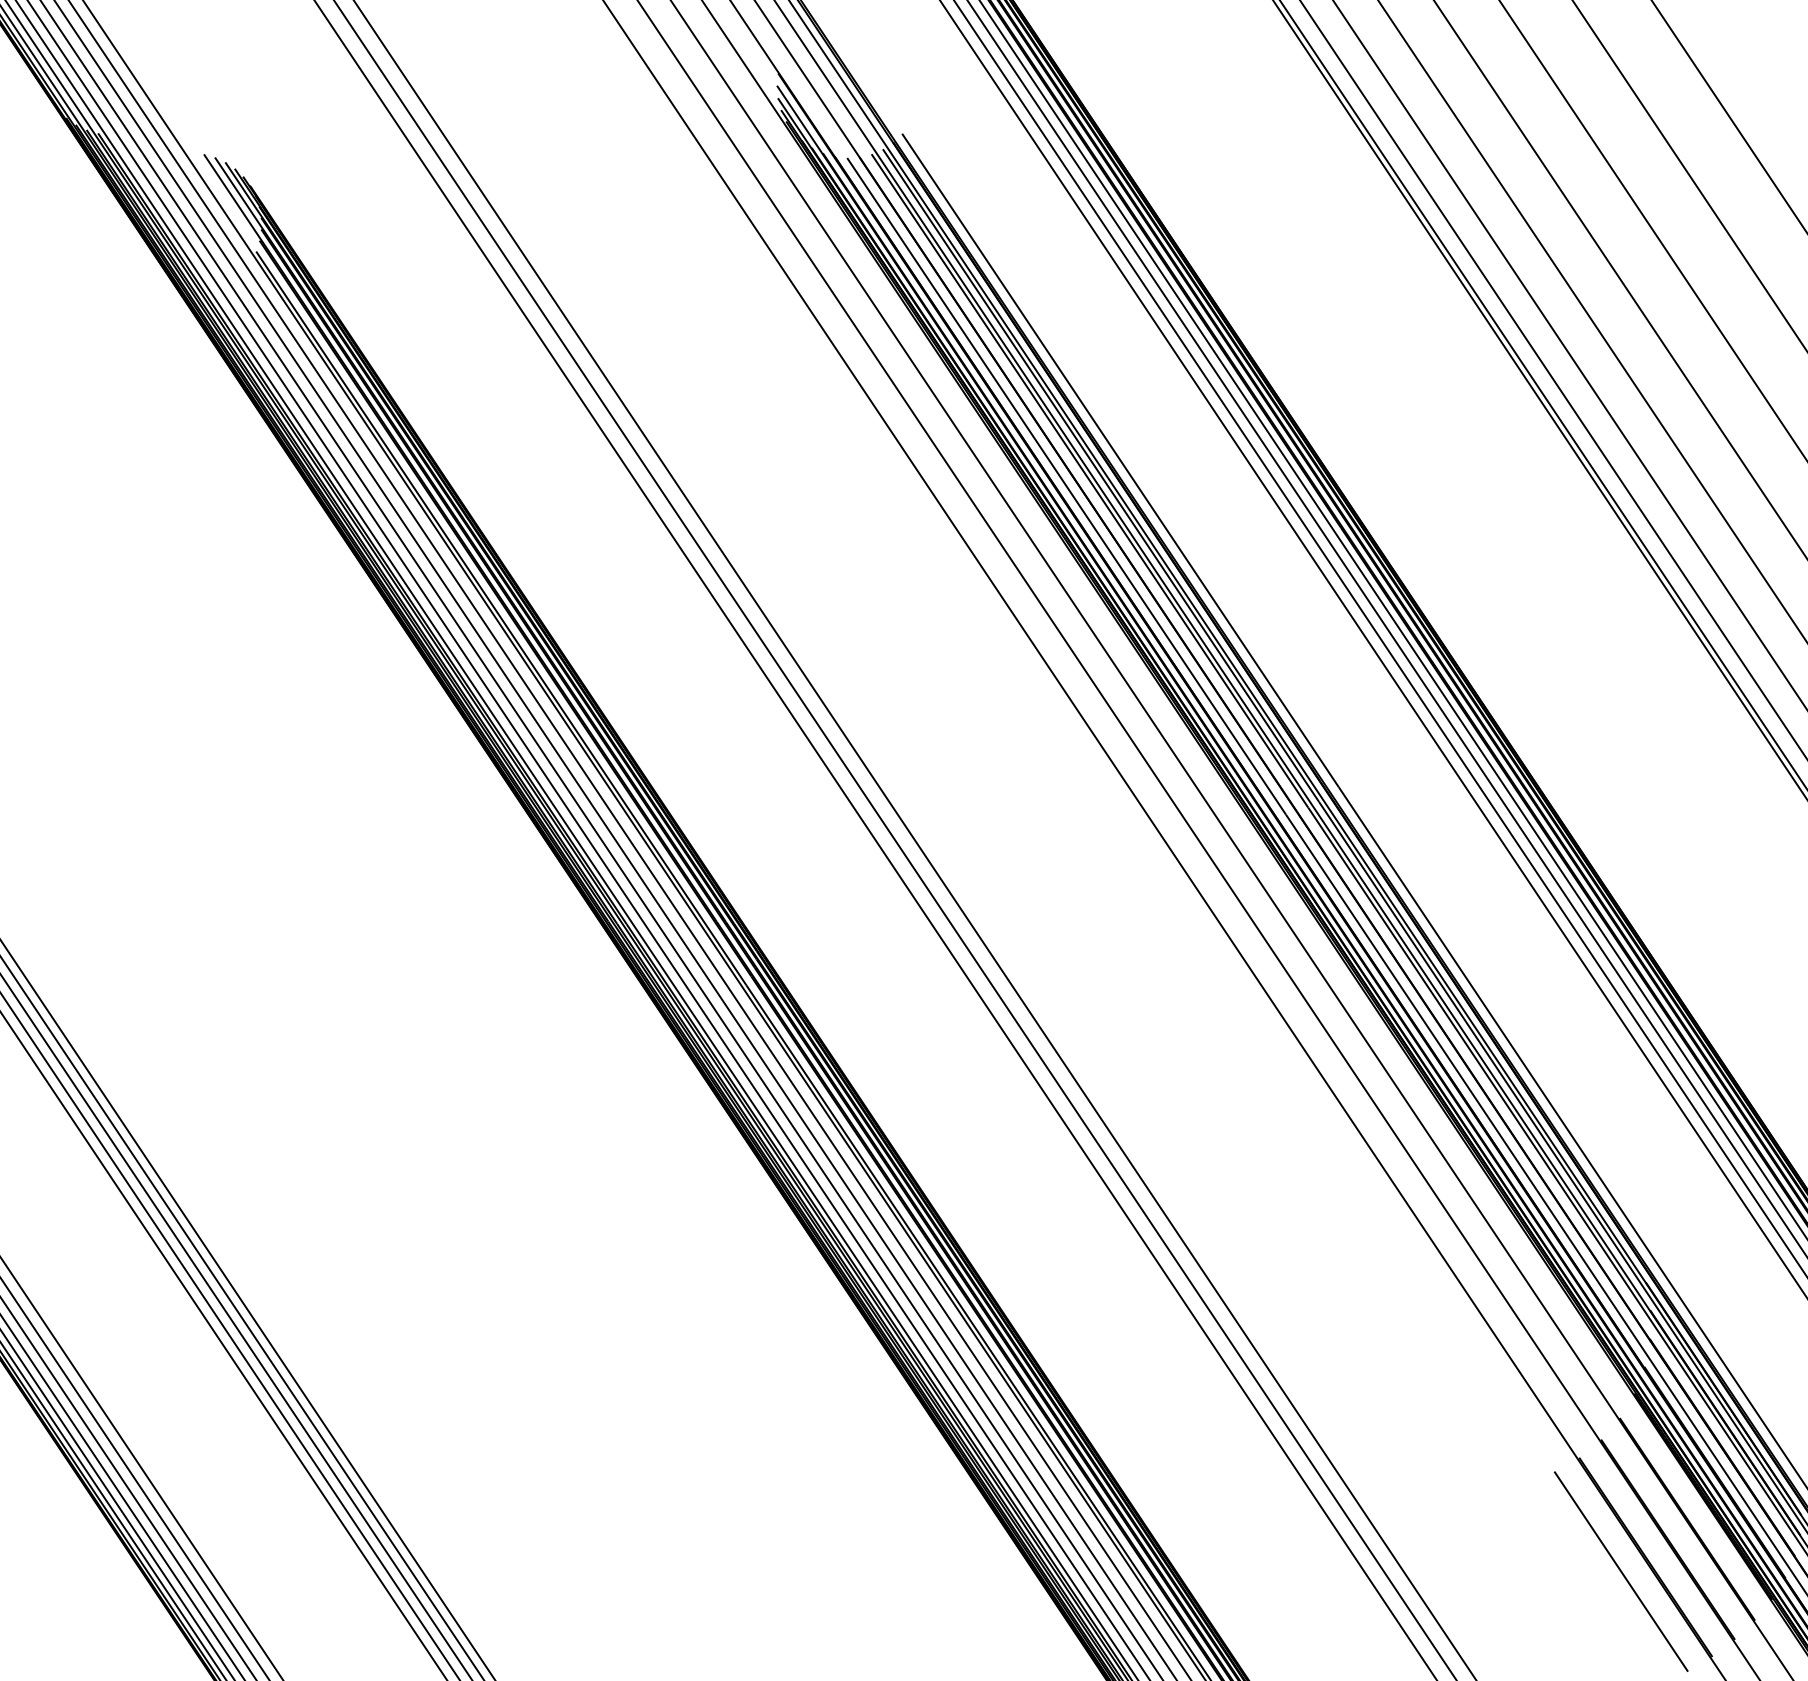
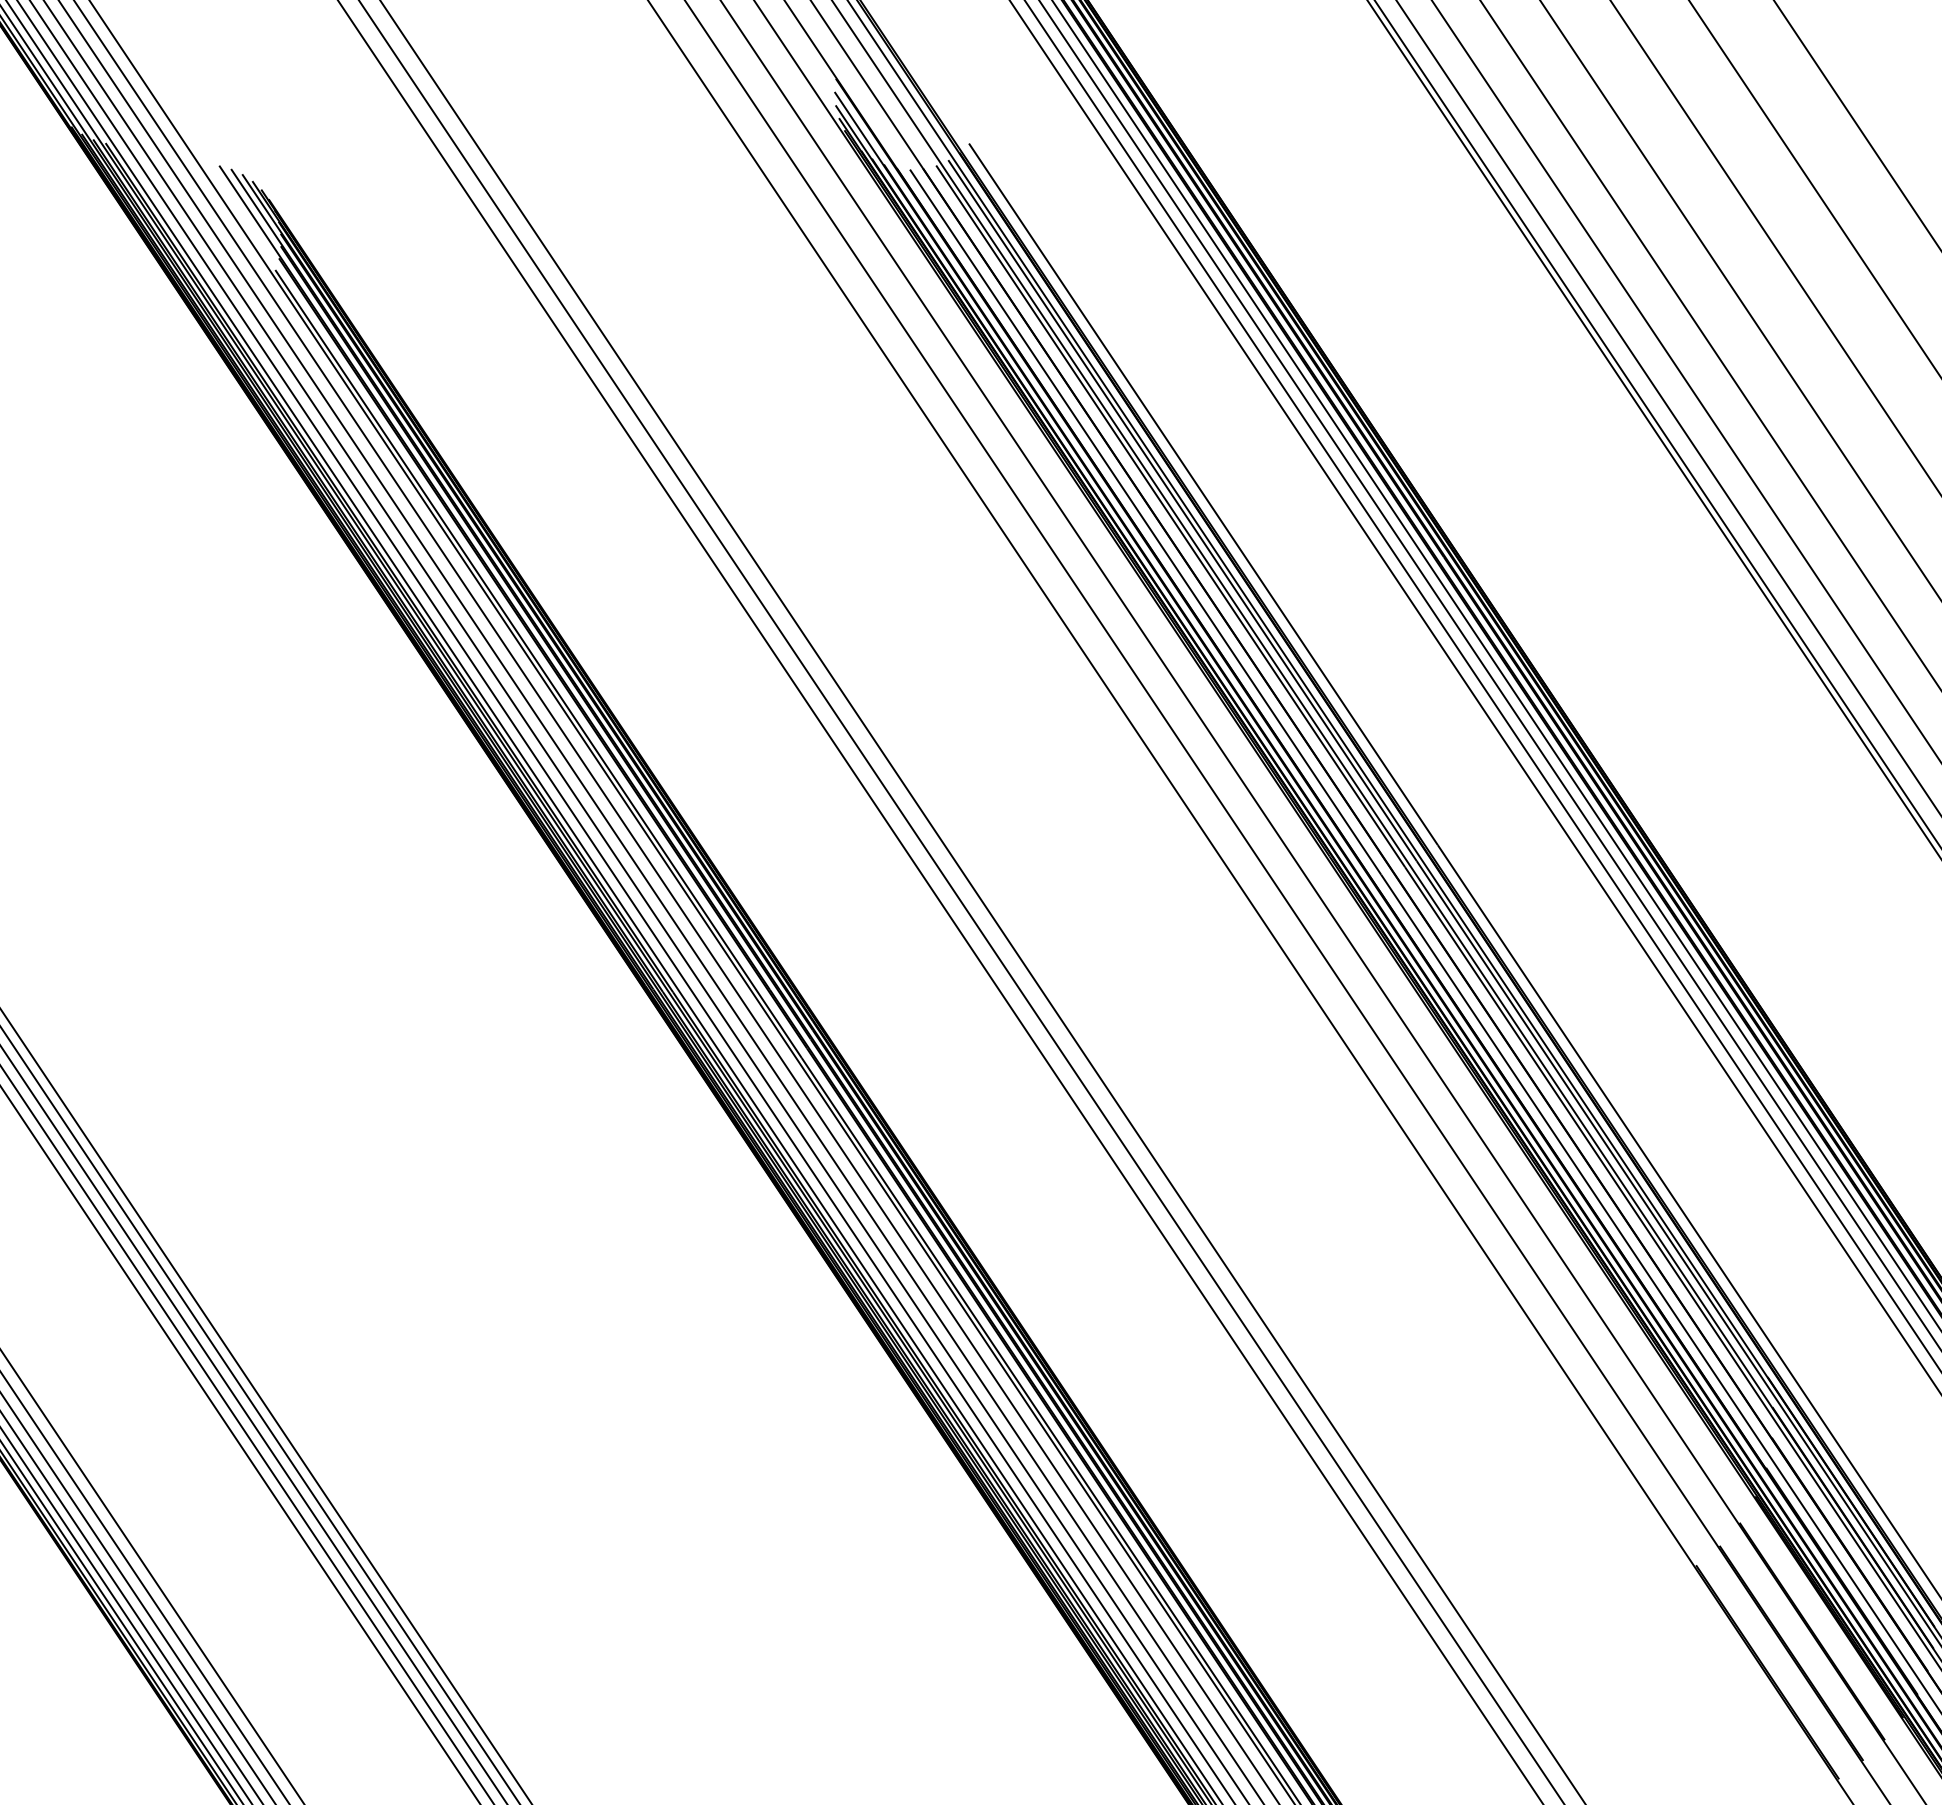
line: (1621, 1571) -> (1741, 1687), removed

